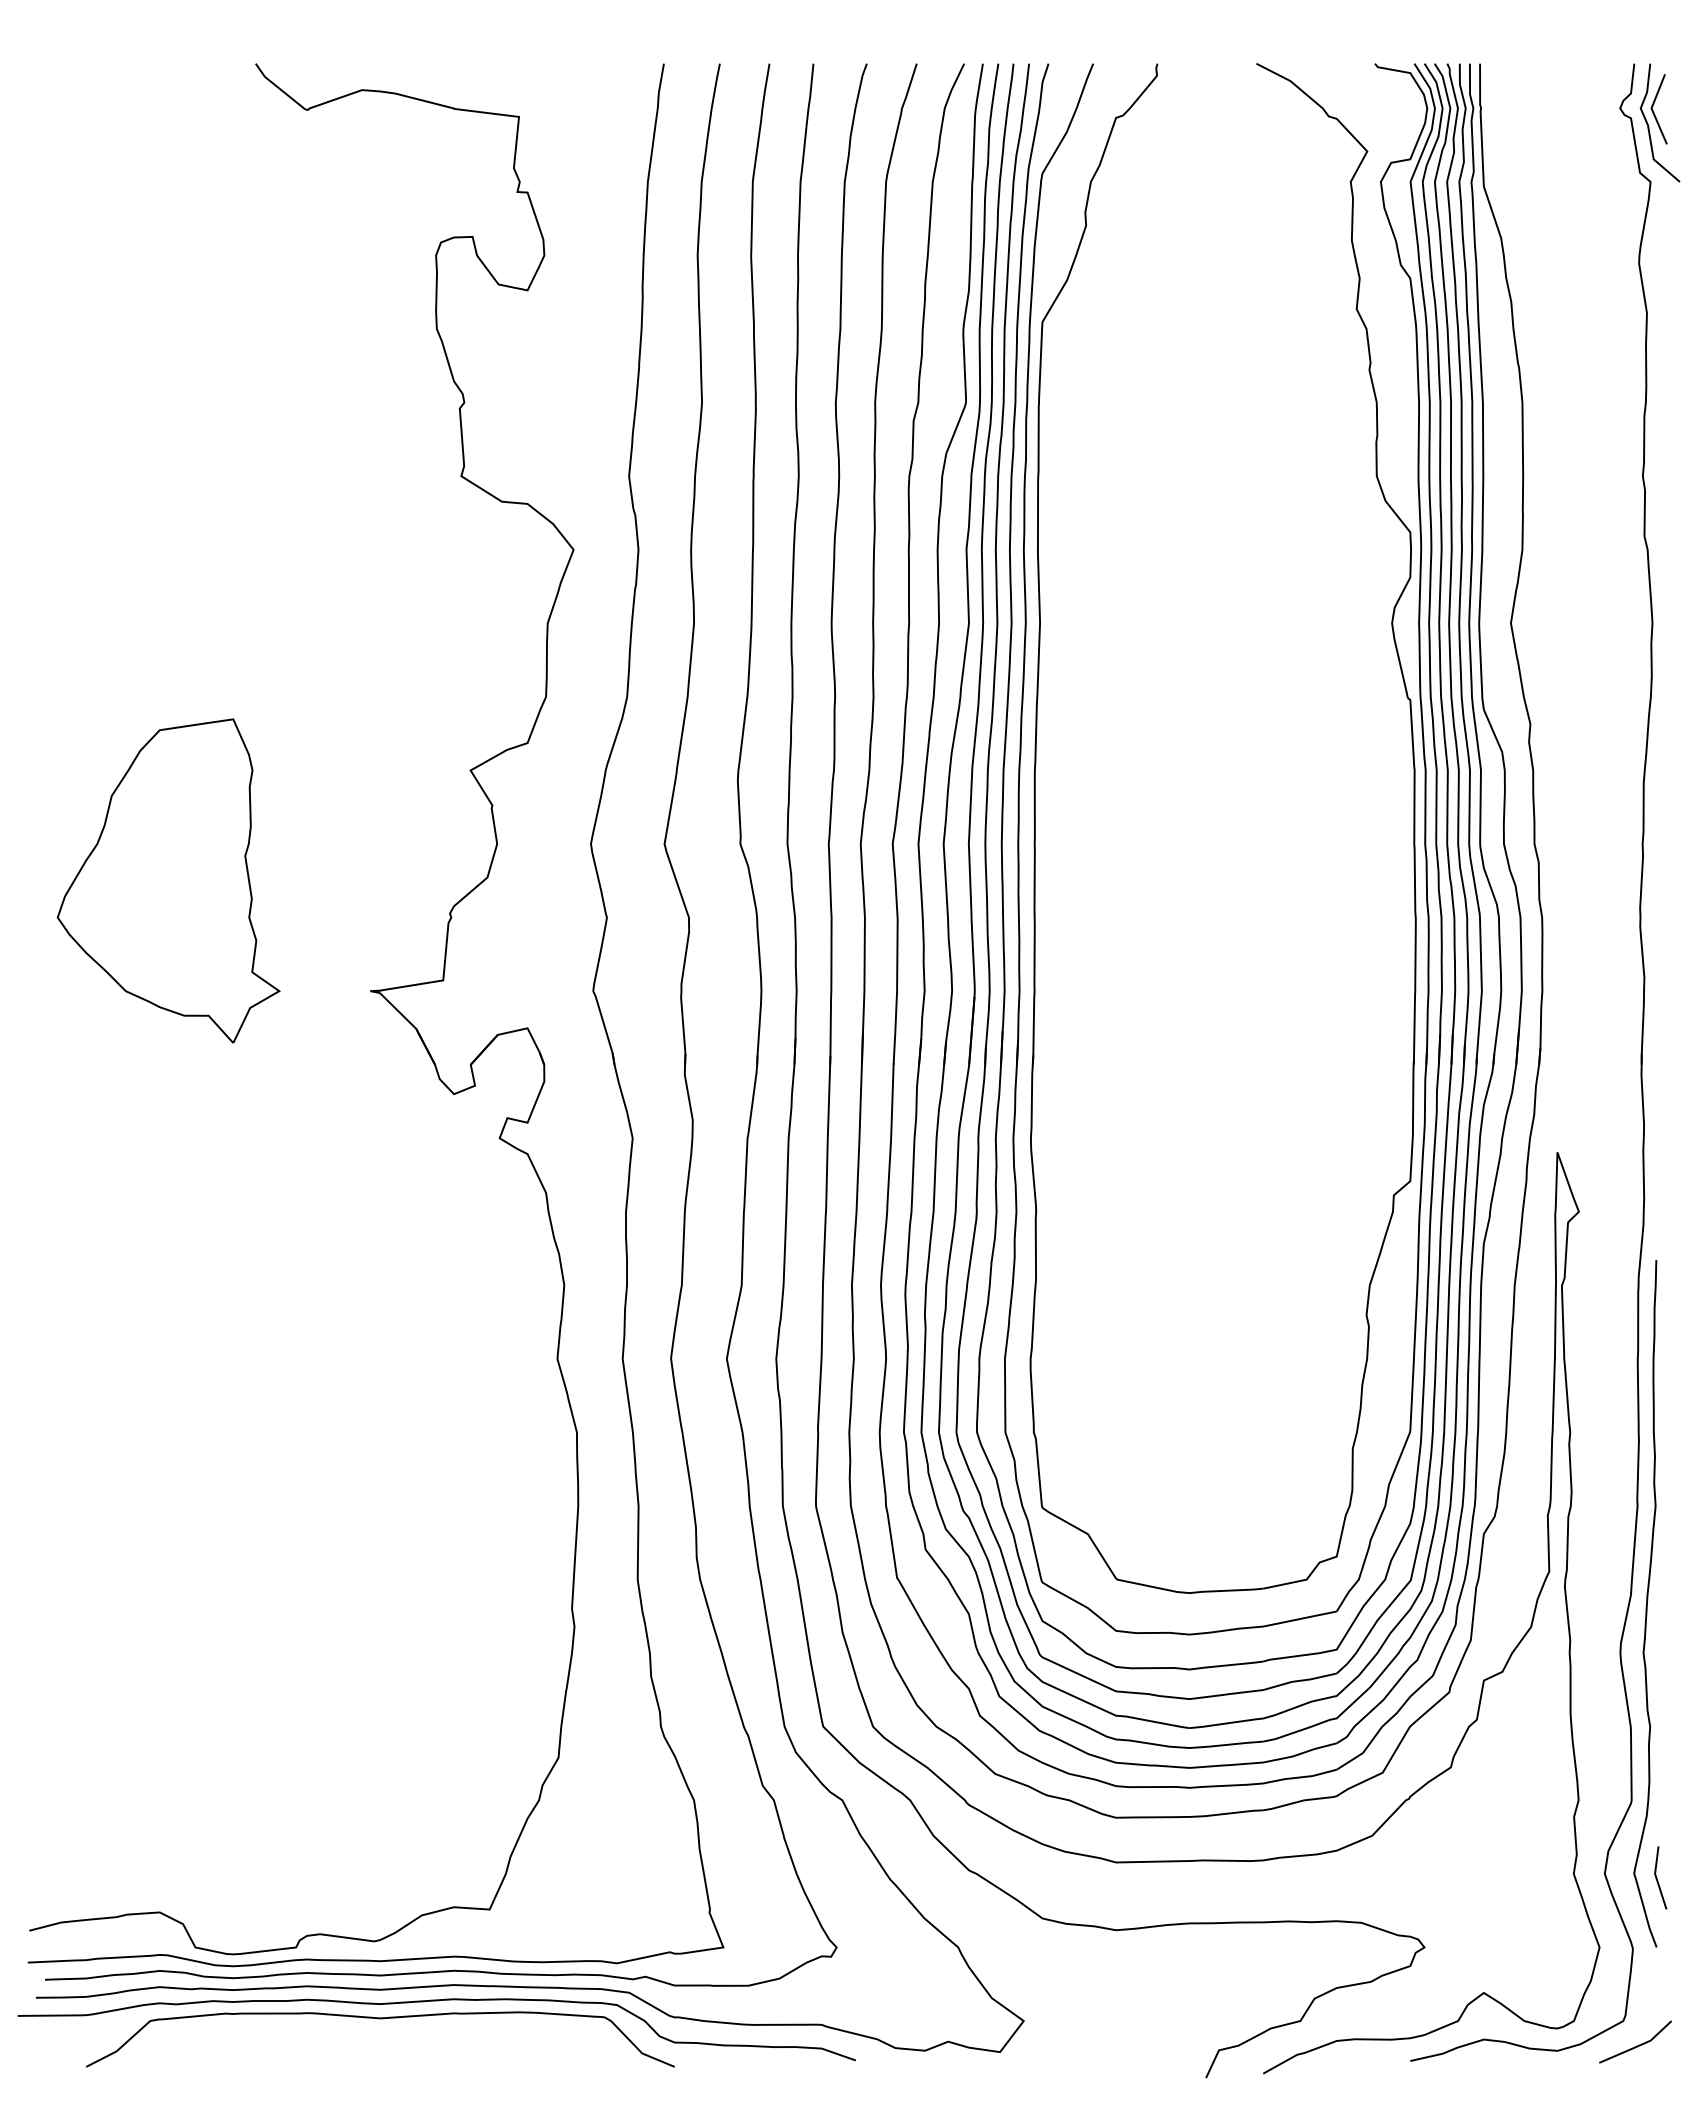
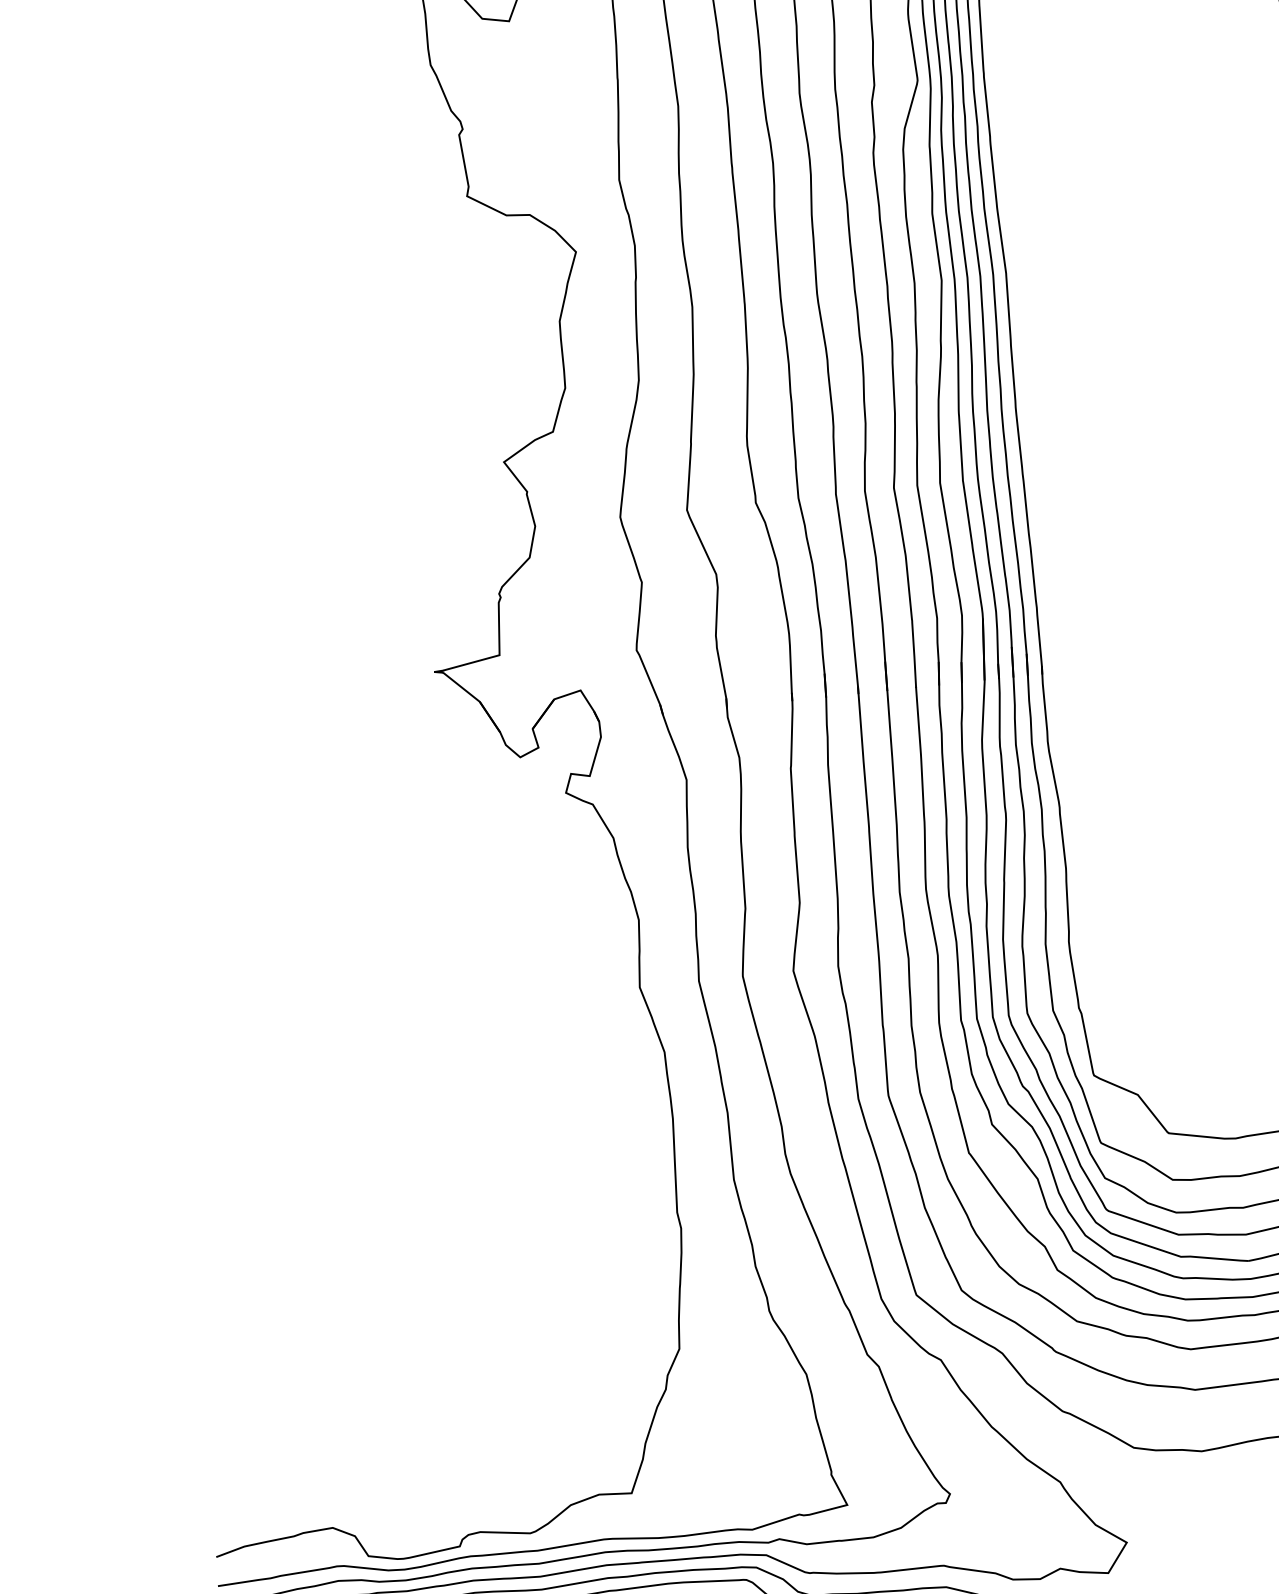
part: (168, 880) -> (240, 591), removed

